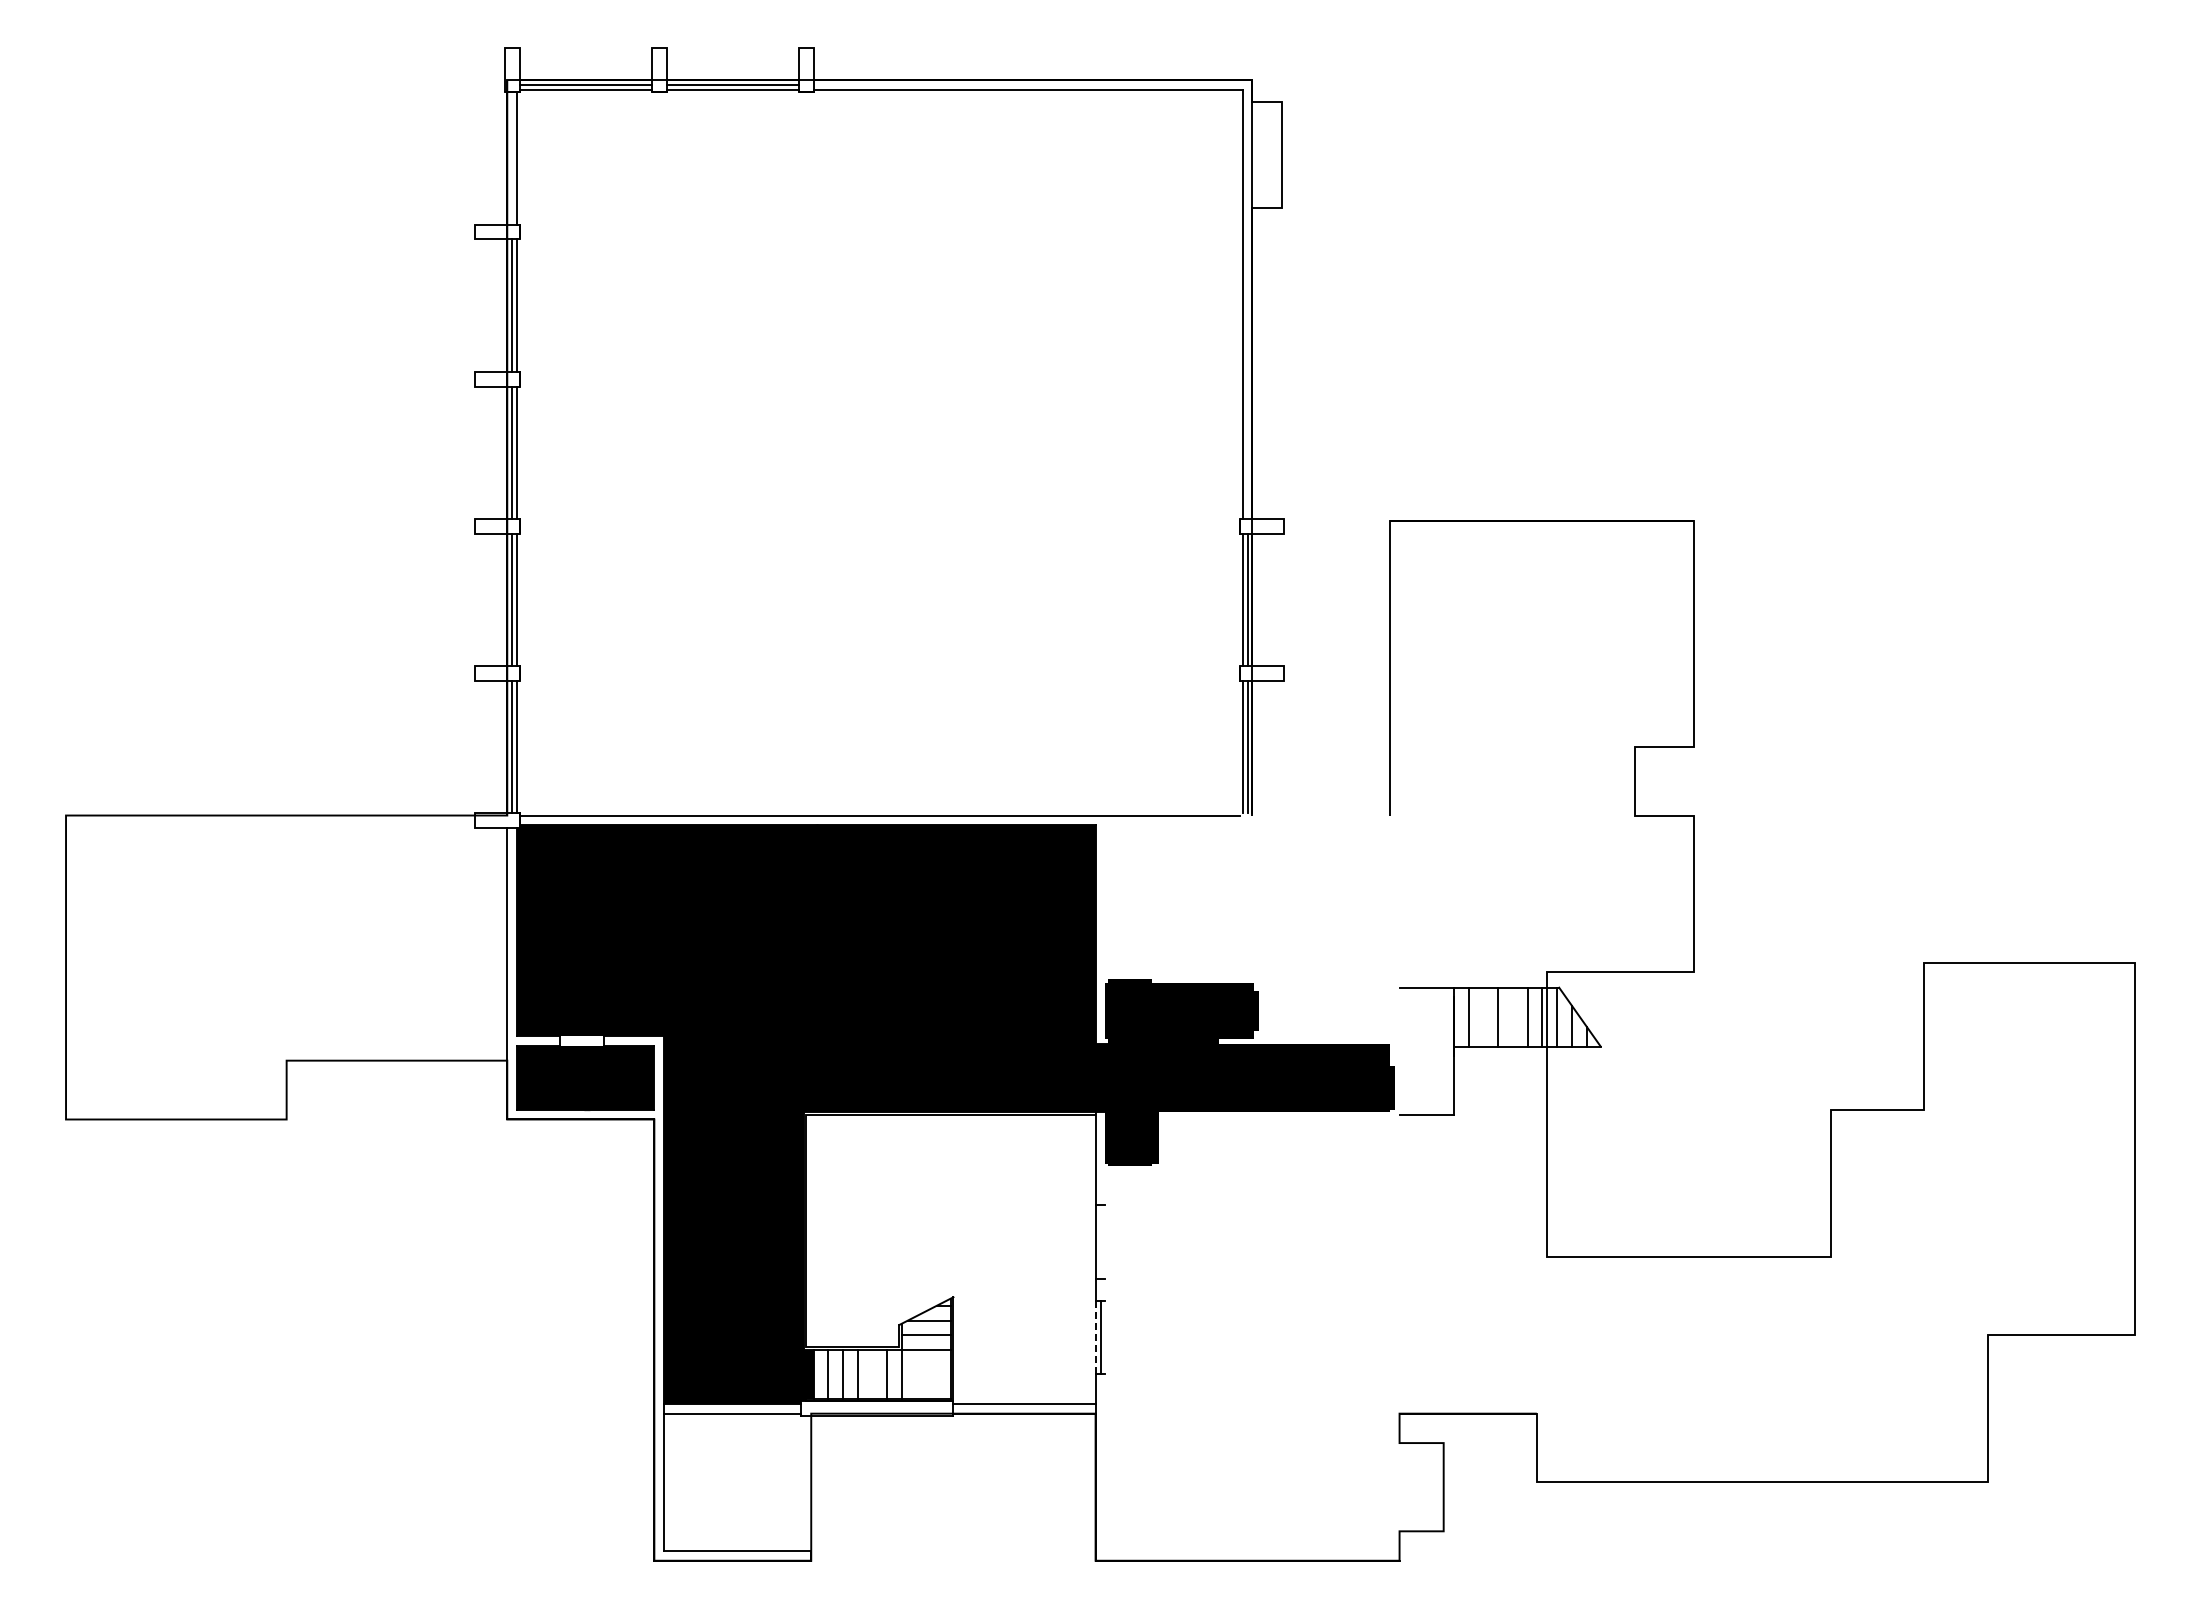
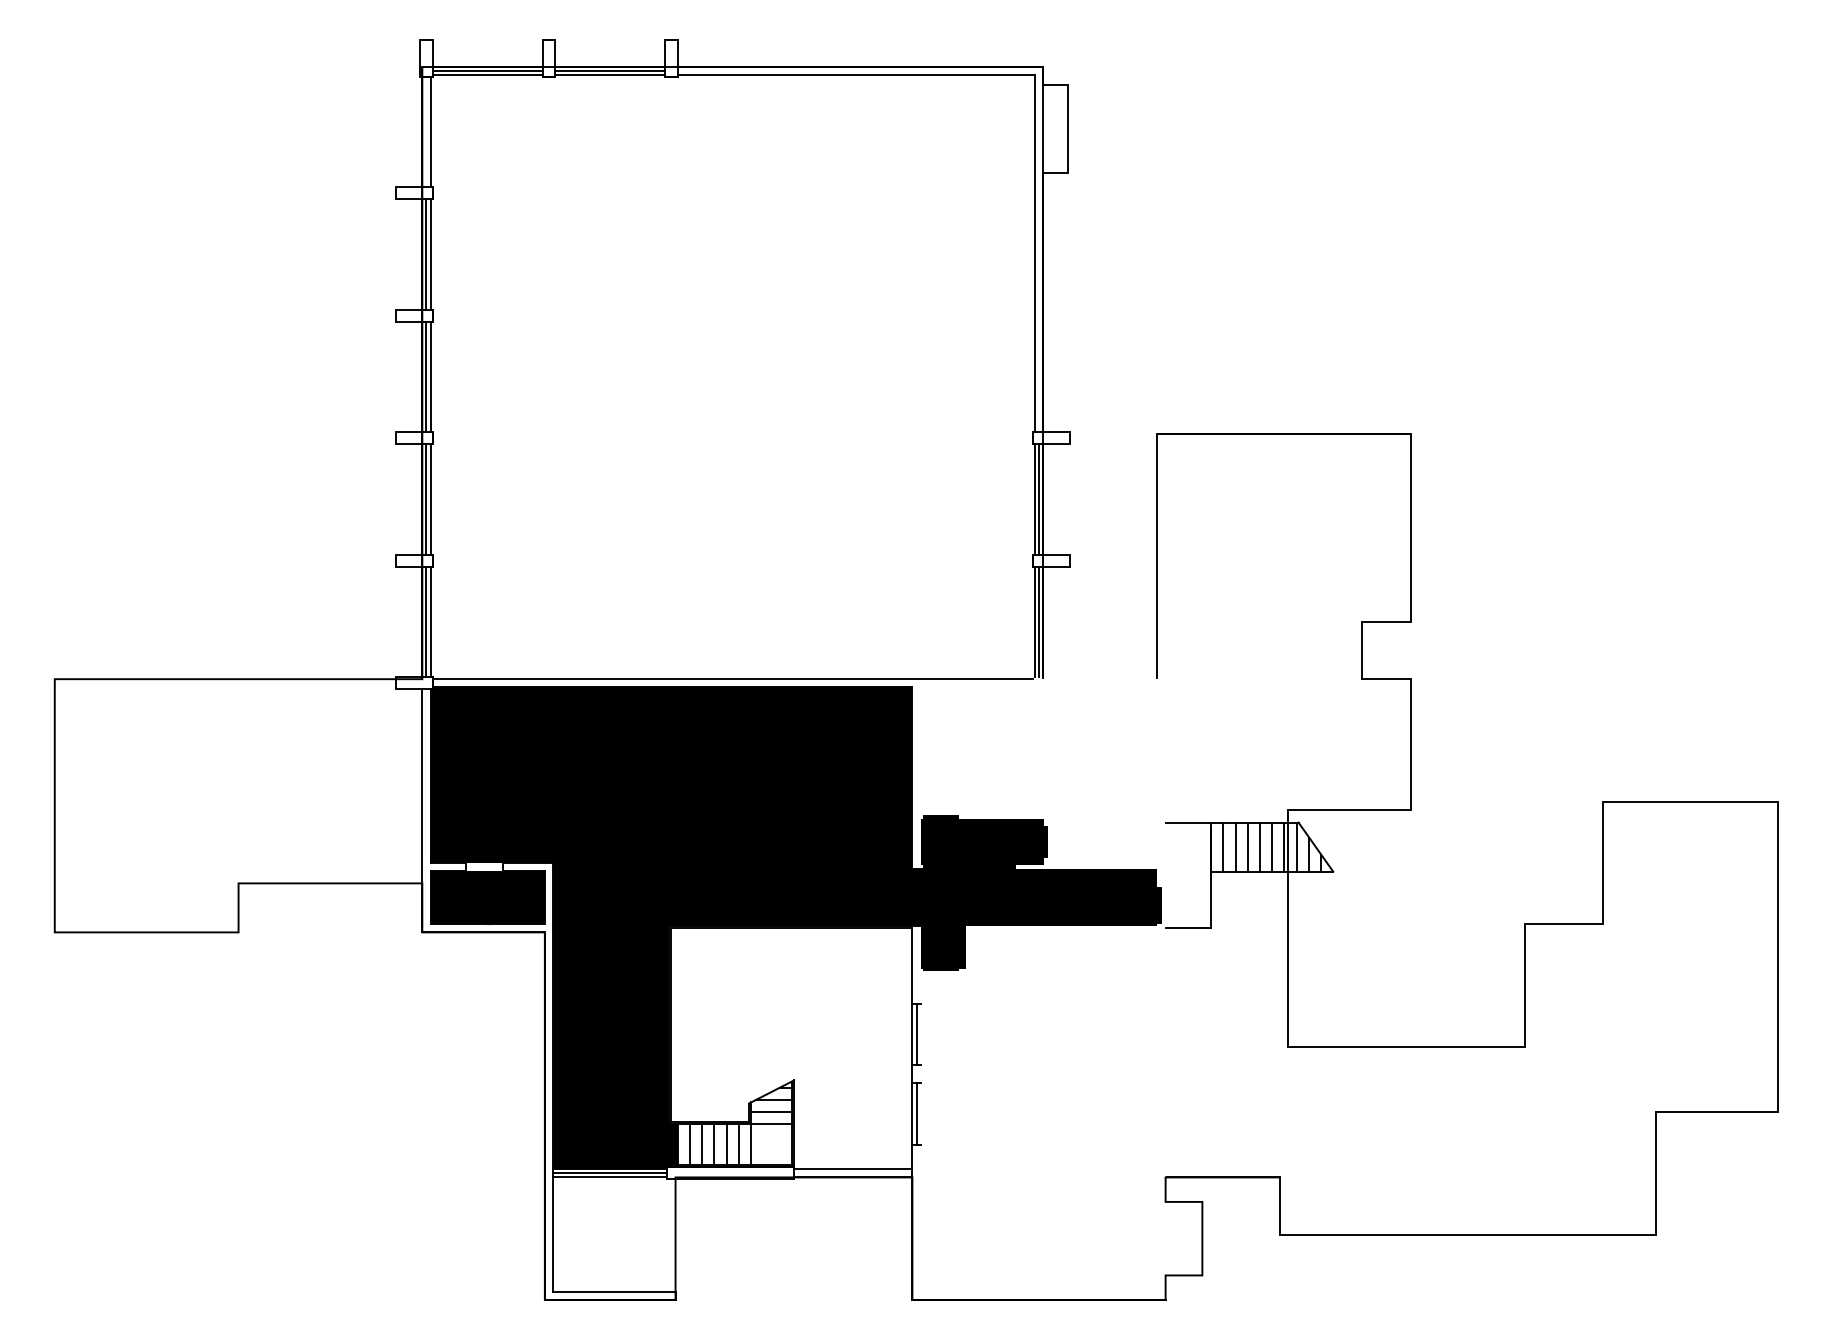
line: (1483, 1016) -> (1235, 846), added
line: (1512, 1016) -> (1259, 846), added
line: (1100, 1241) -> (916, 1034), added
line: (1095, 1337) -> (912, 1113), dashed -> solid
line: (872, 1373) -> (726, 1143), added
line: (732, 1408) -> (609, 1173), added

